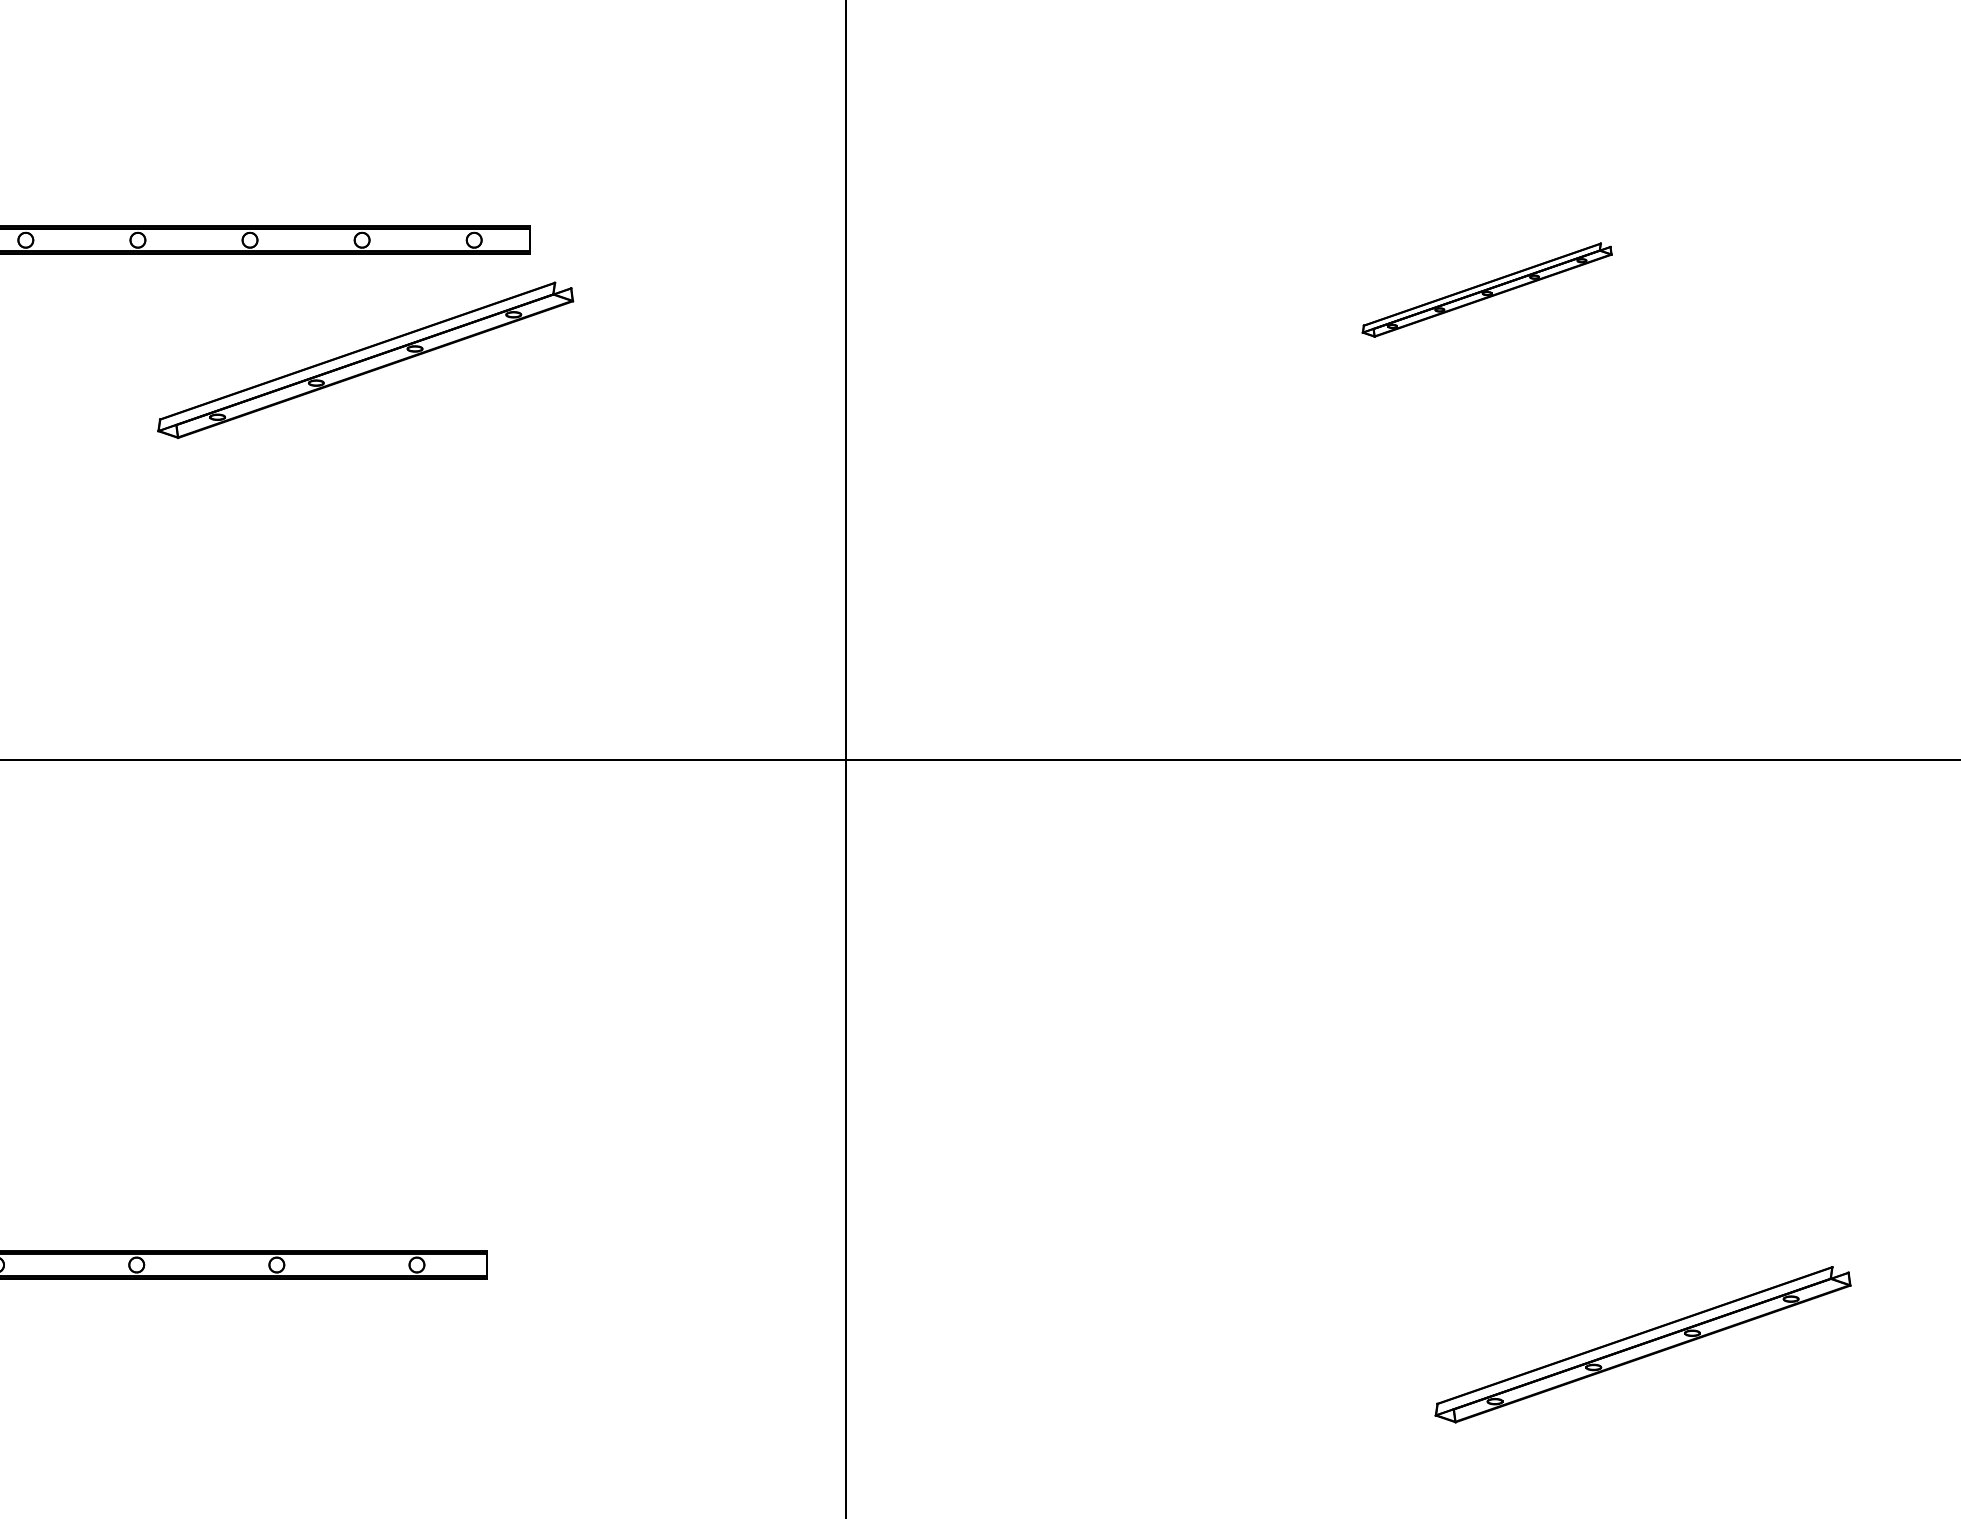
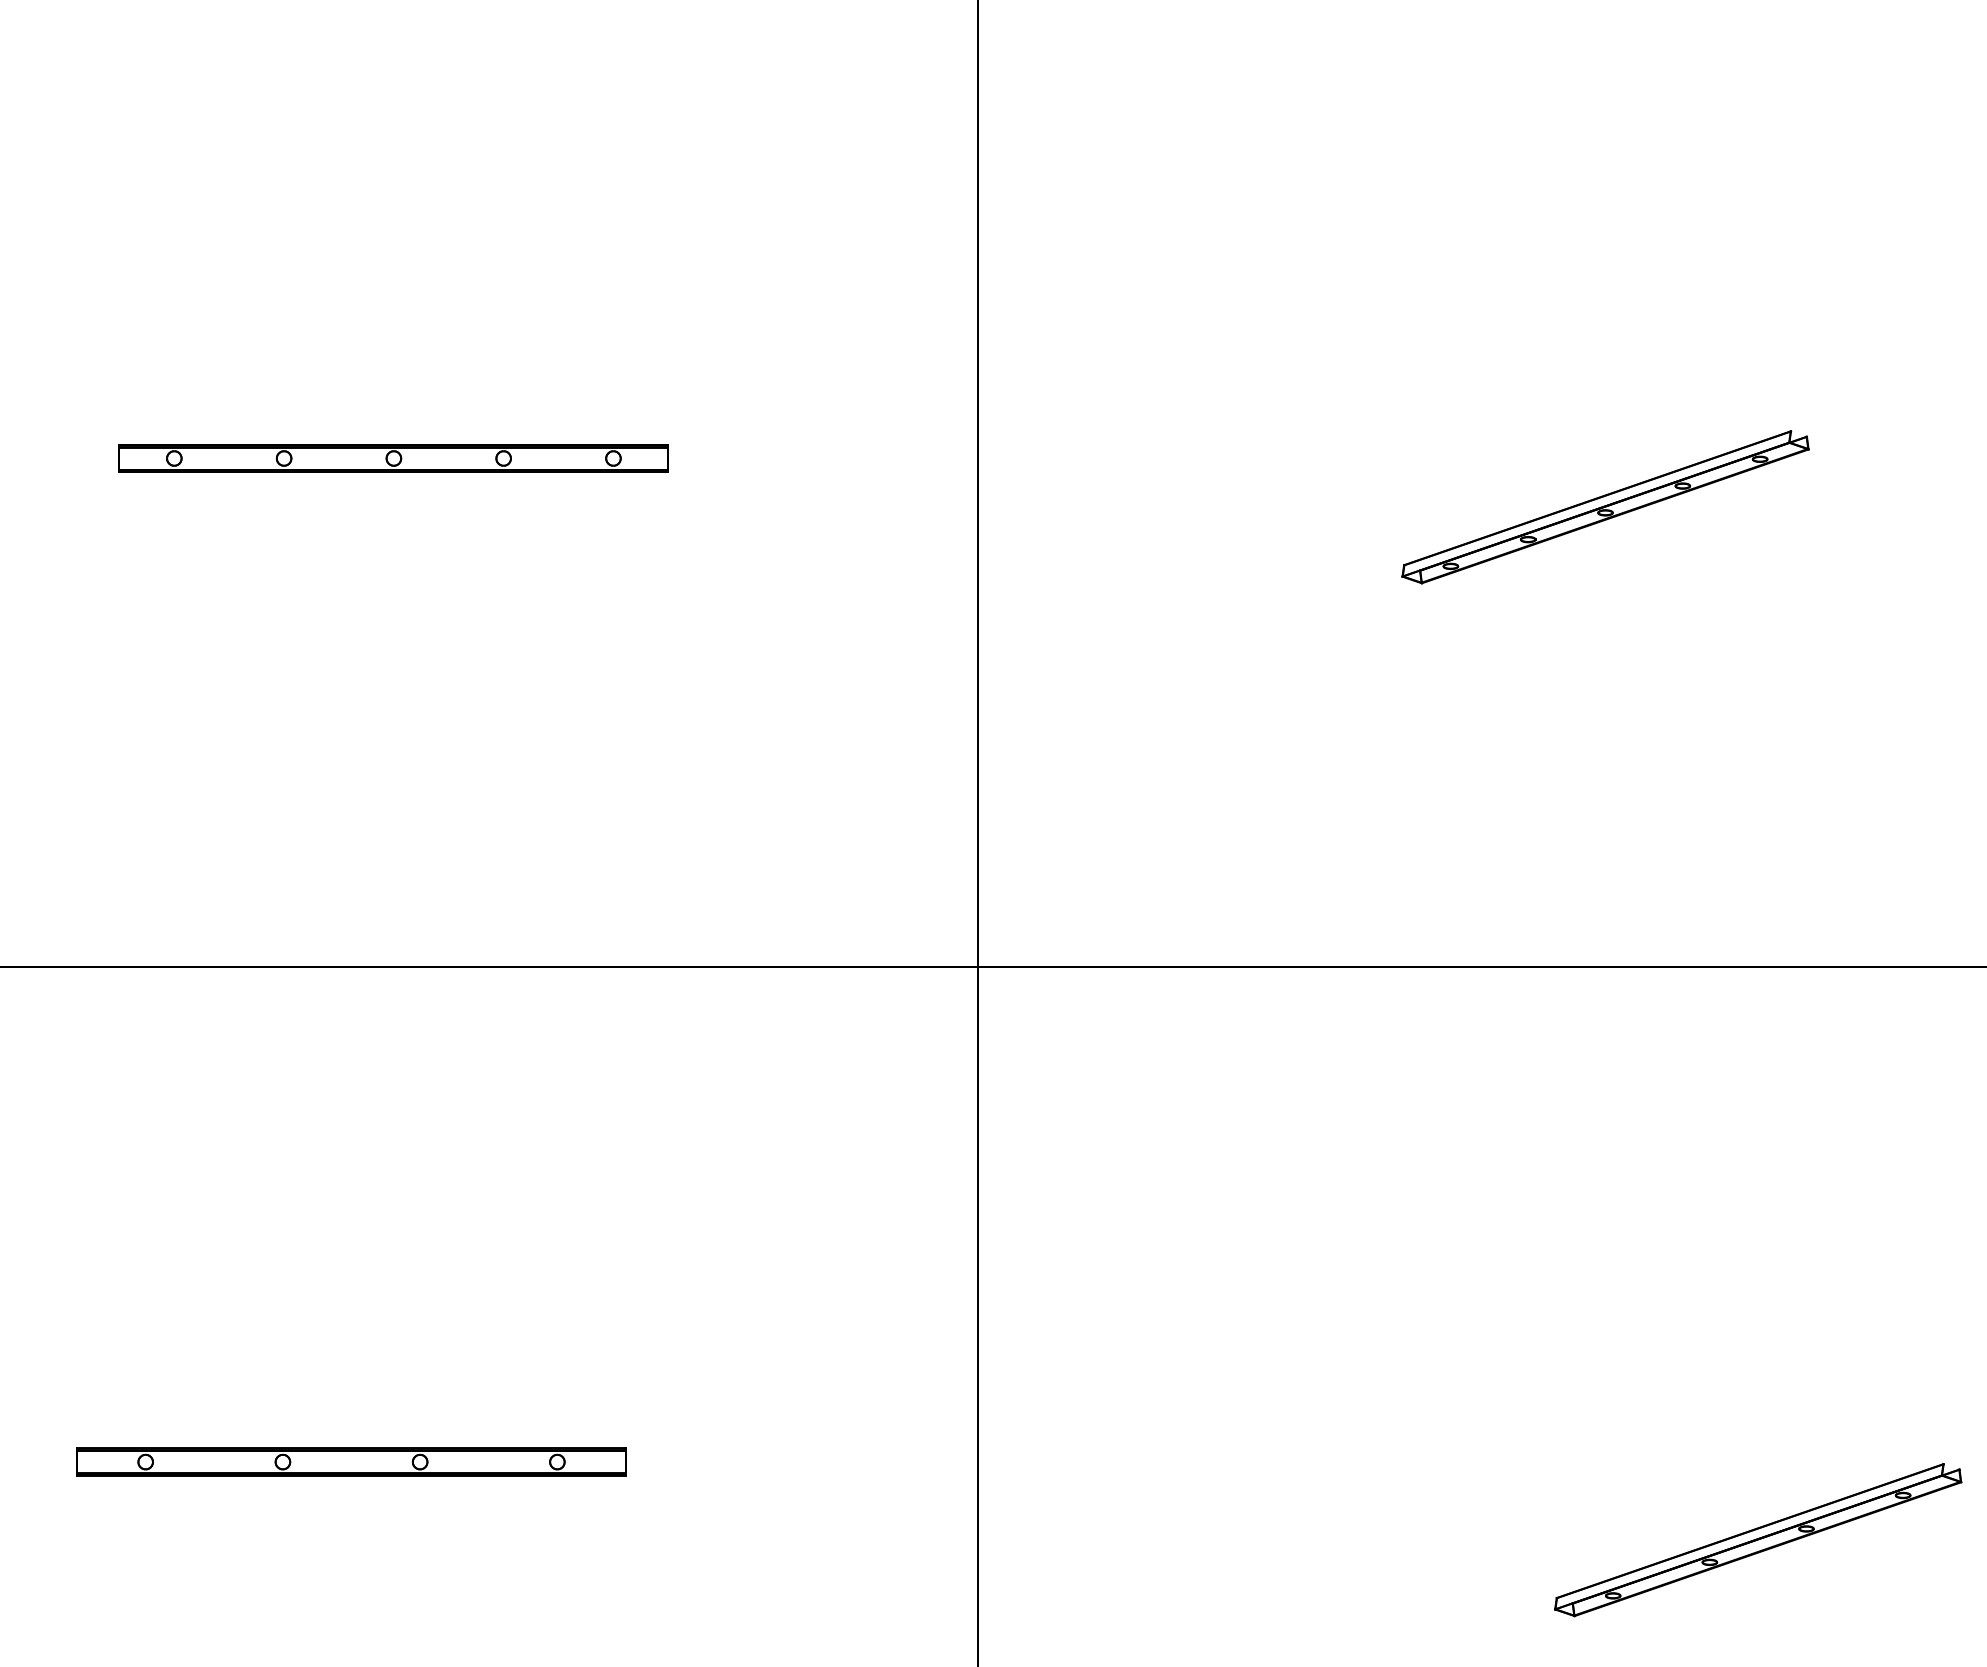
part: (1487, 290) -> (1605, 507), size x1.67
part: (366, 360) -> (507, 576), removed

